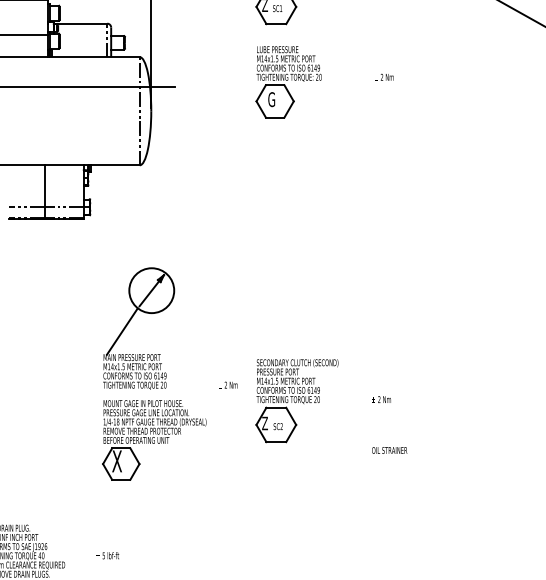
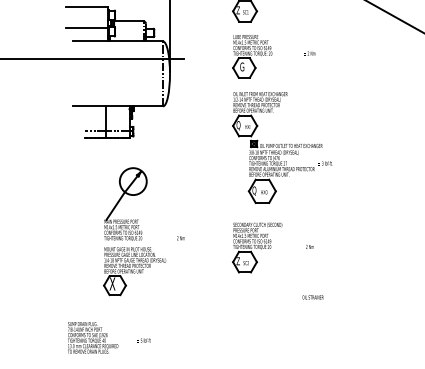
part: (338, 233) -> (282, 147), added
part: (168, 373) -> (143, 231), moved
text: (388, 450) -> (312, 297), moved

